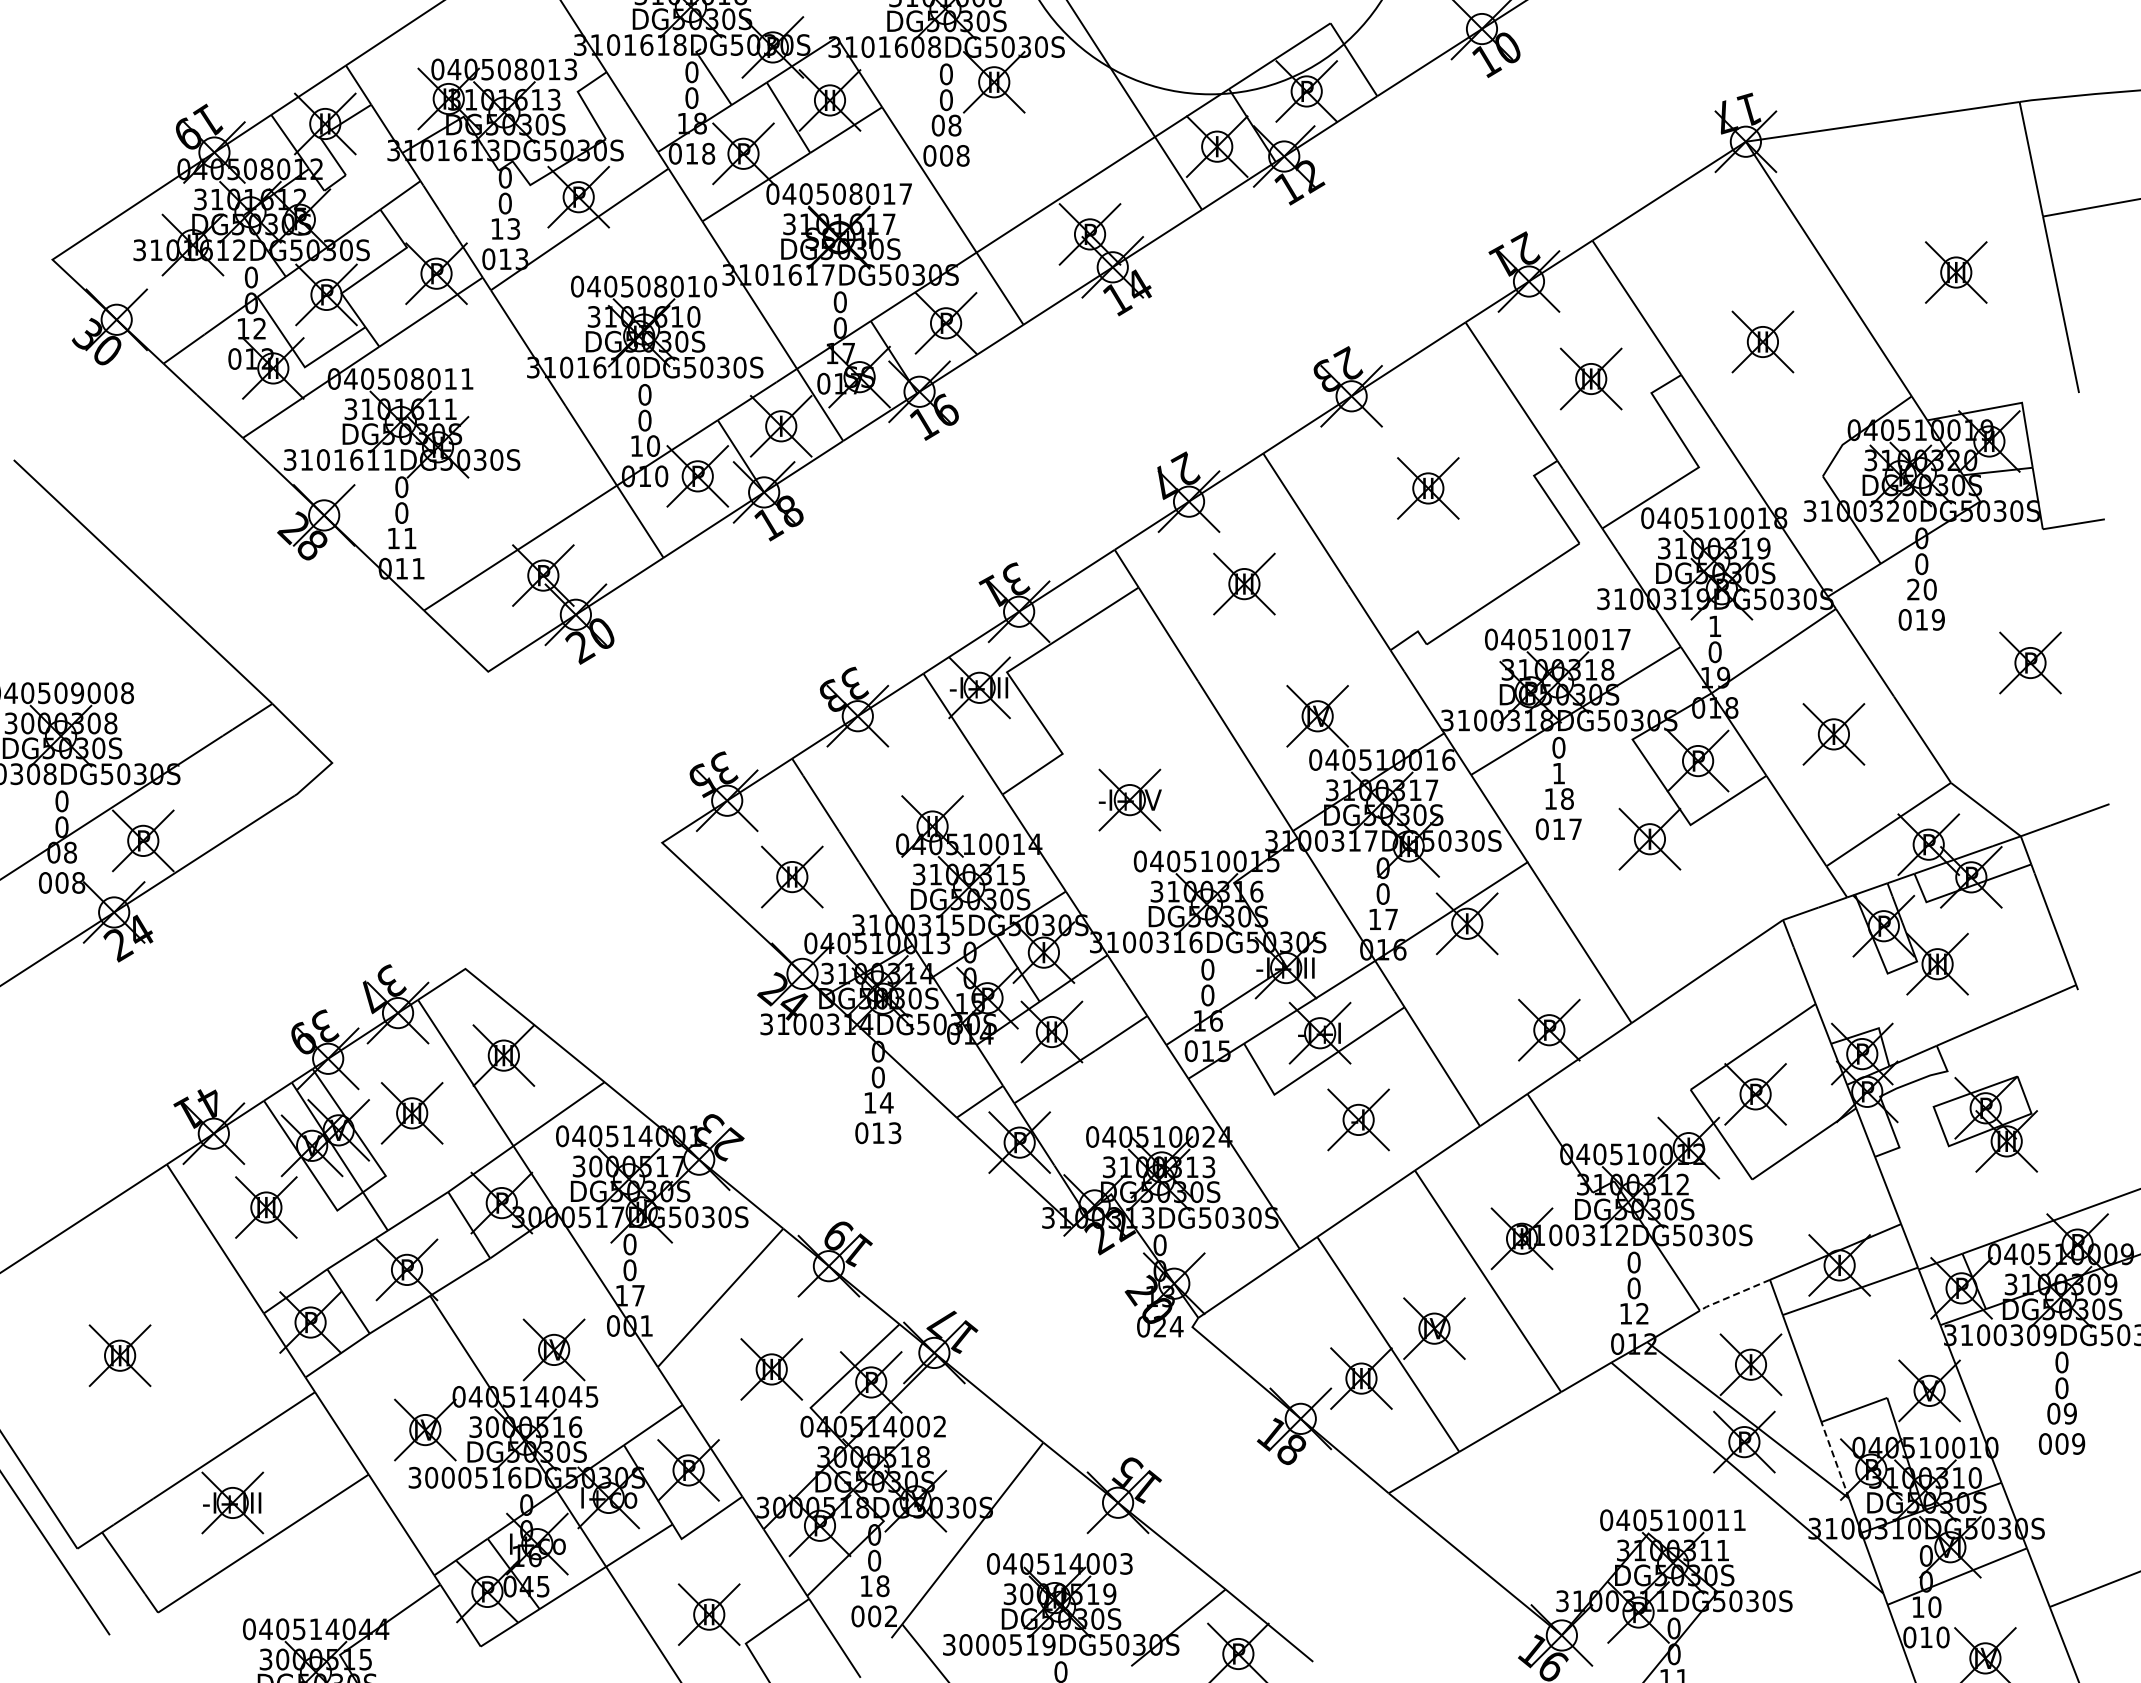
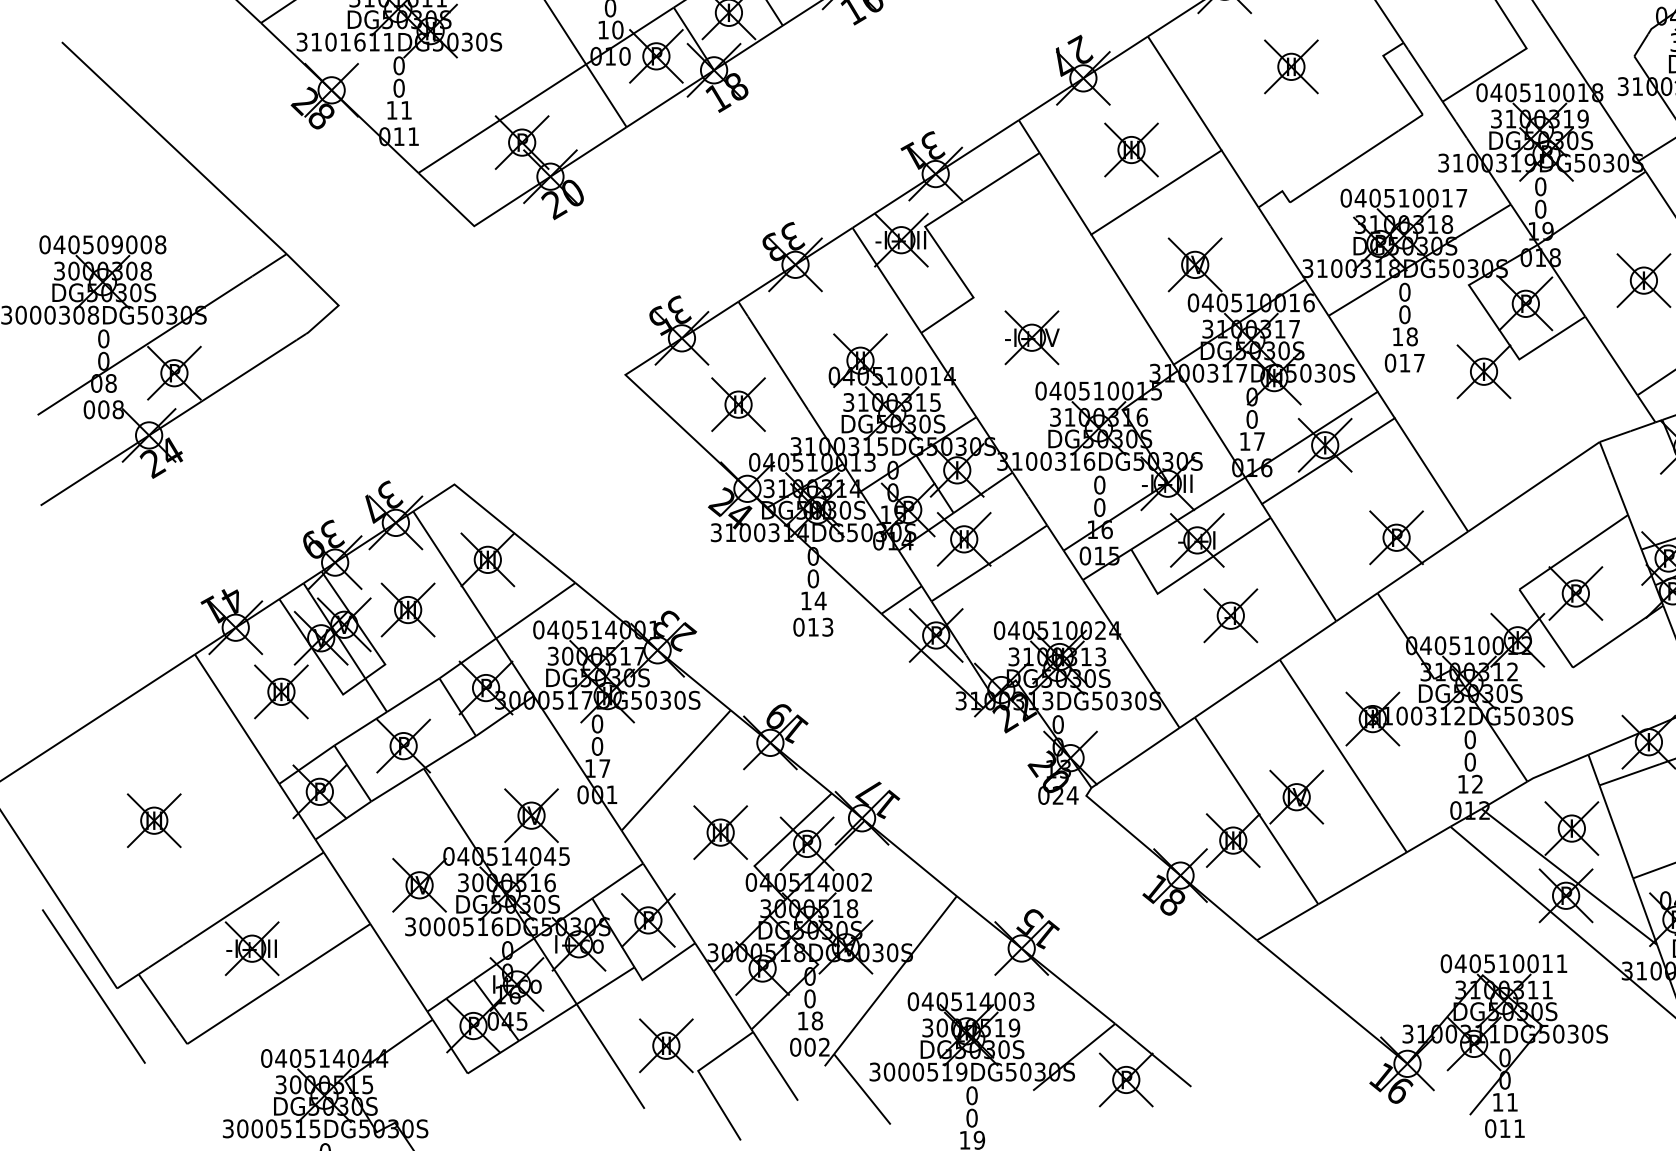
text: (1714, 626) -> (1540, 186), 1 -> 0
line: (1273, 632) -> (1156, 192), added
text: (1558, 773) -> (1404, 314), 1 -> 0
line: (1470, 941) -> (1328, 460), added
line: (1733, 1295) -> (1556, 768), dashed -> solid
line: (1835, 1460) -> (1645, 911), dashed -> solid

